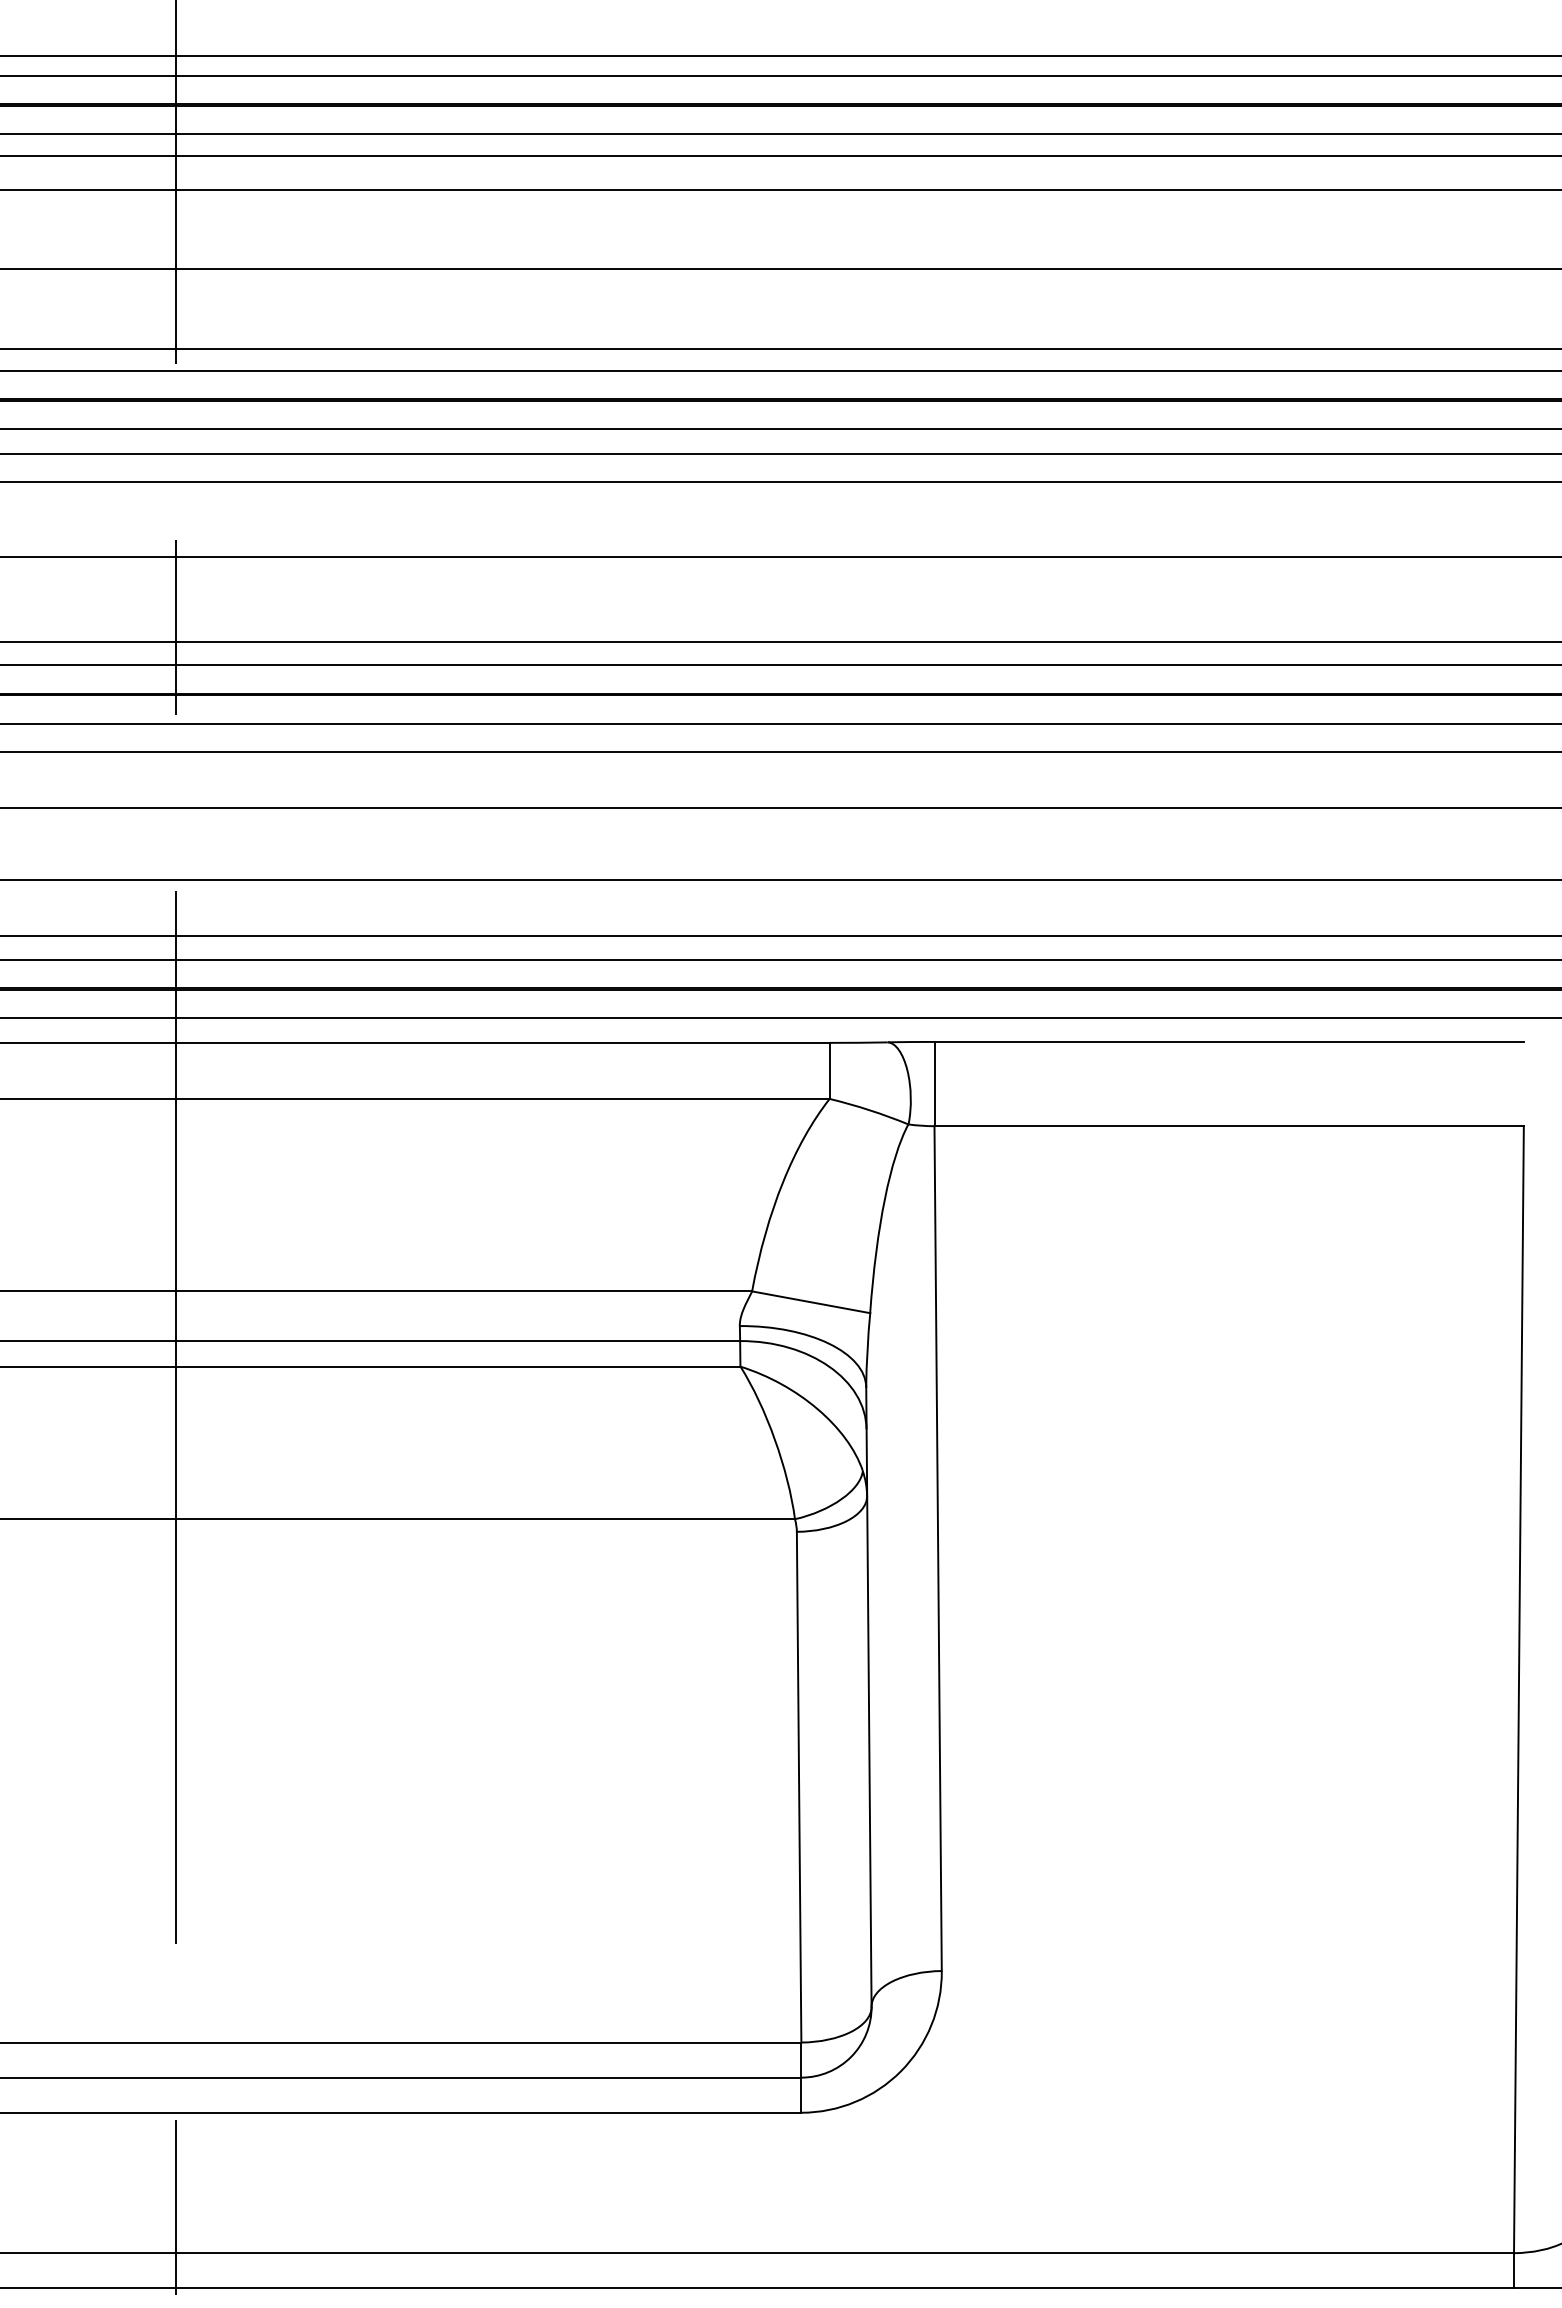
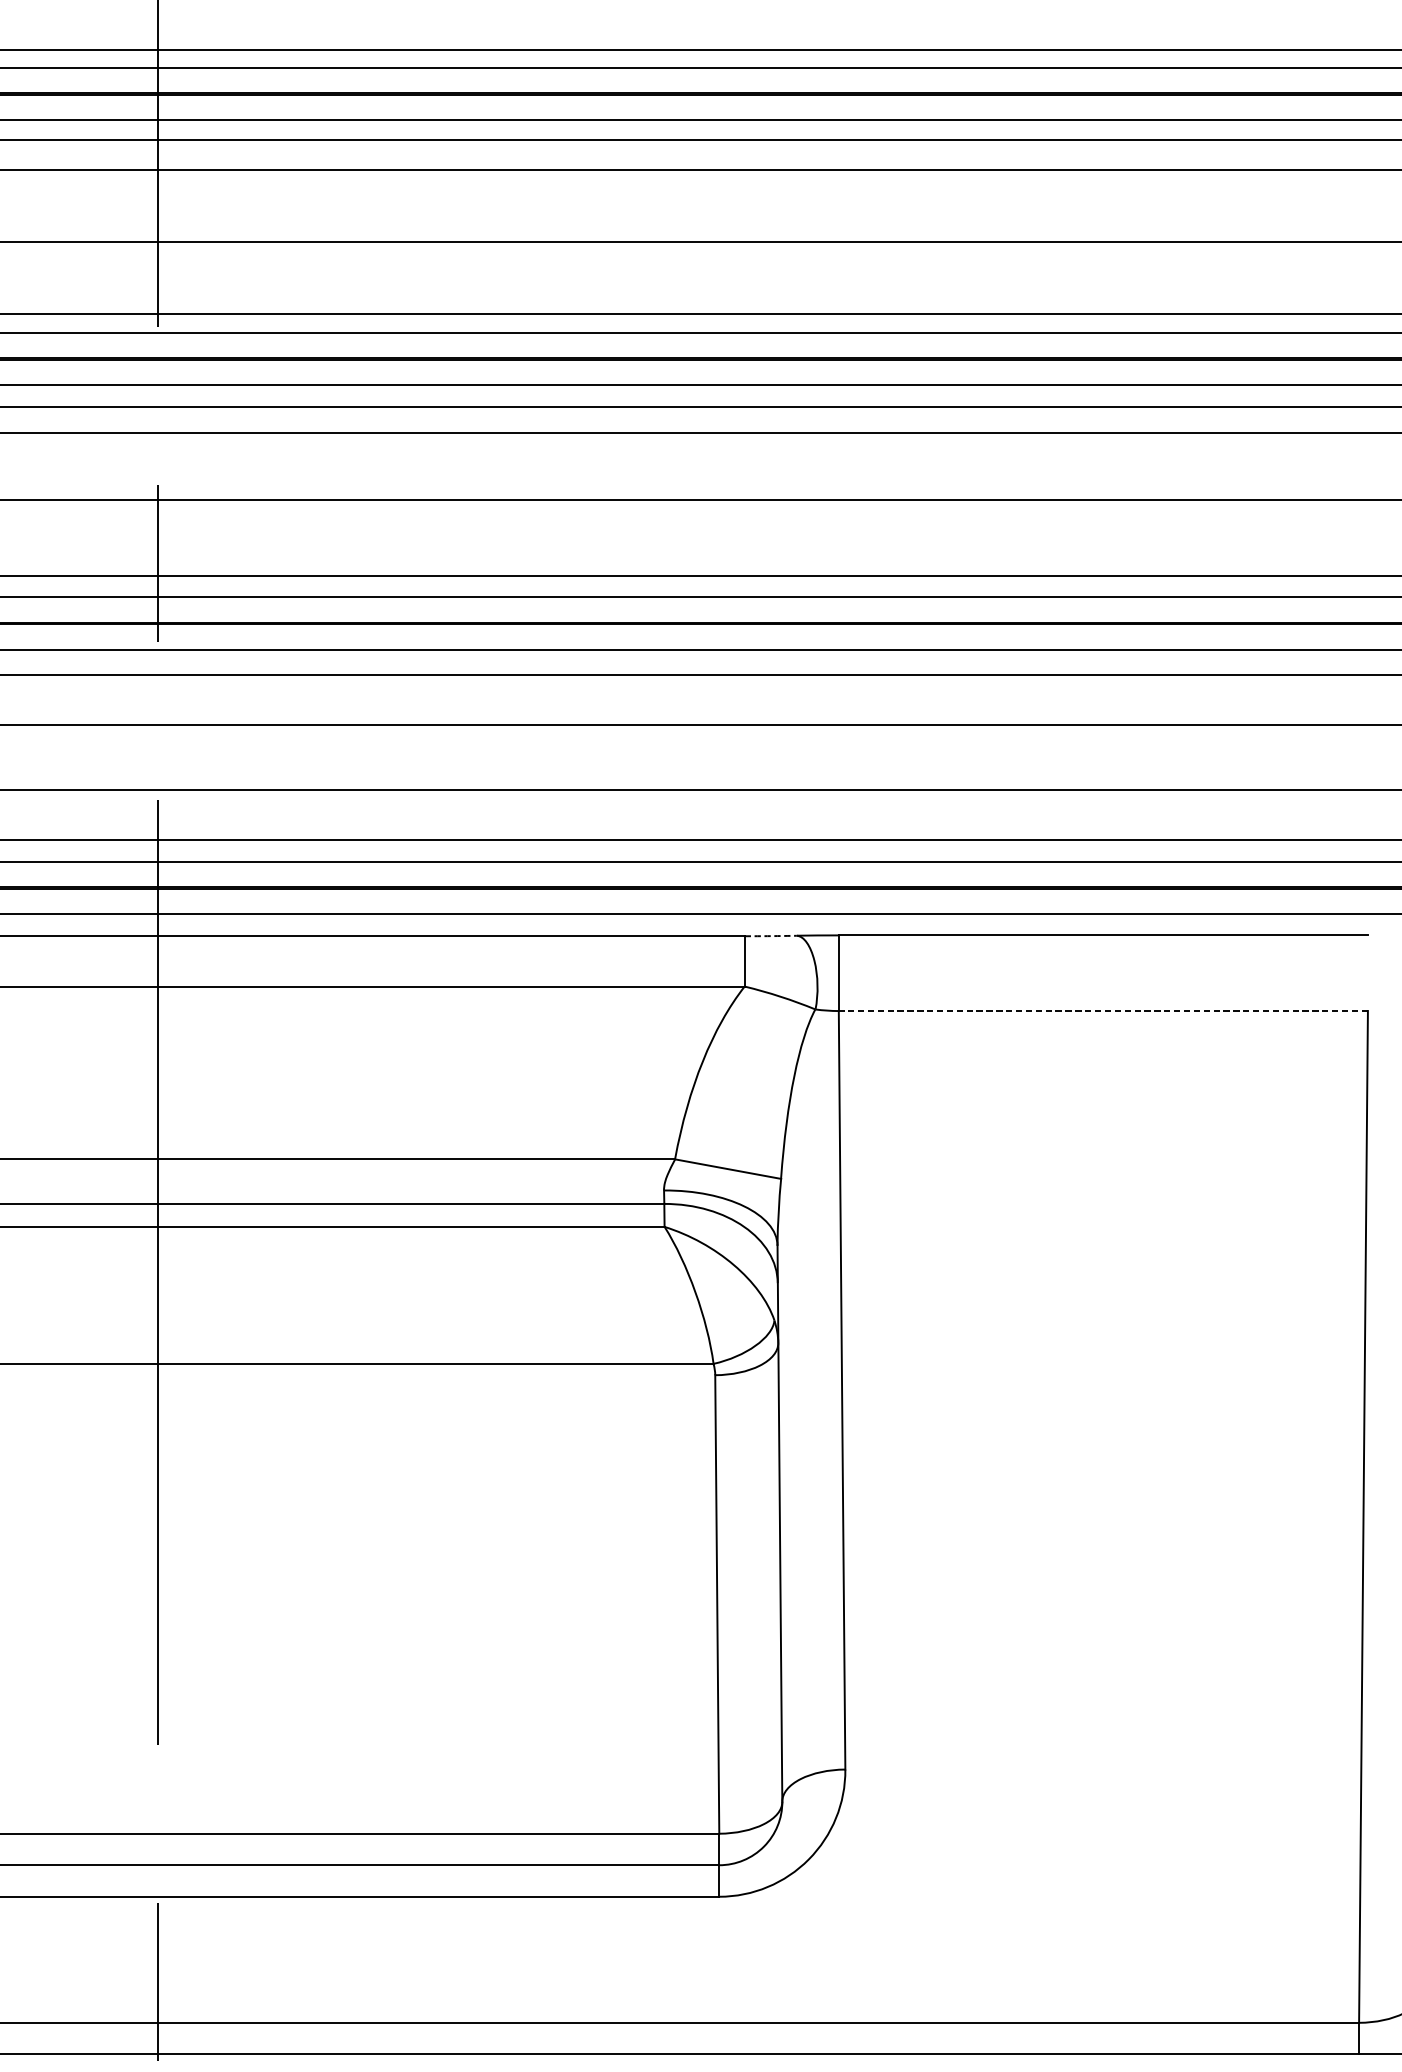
arc: (858, 1042) -> (770, 935), solid -> dashed
line: (1229, 1126) -> (1103, 1011), solid -> dashed

